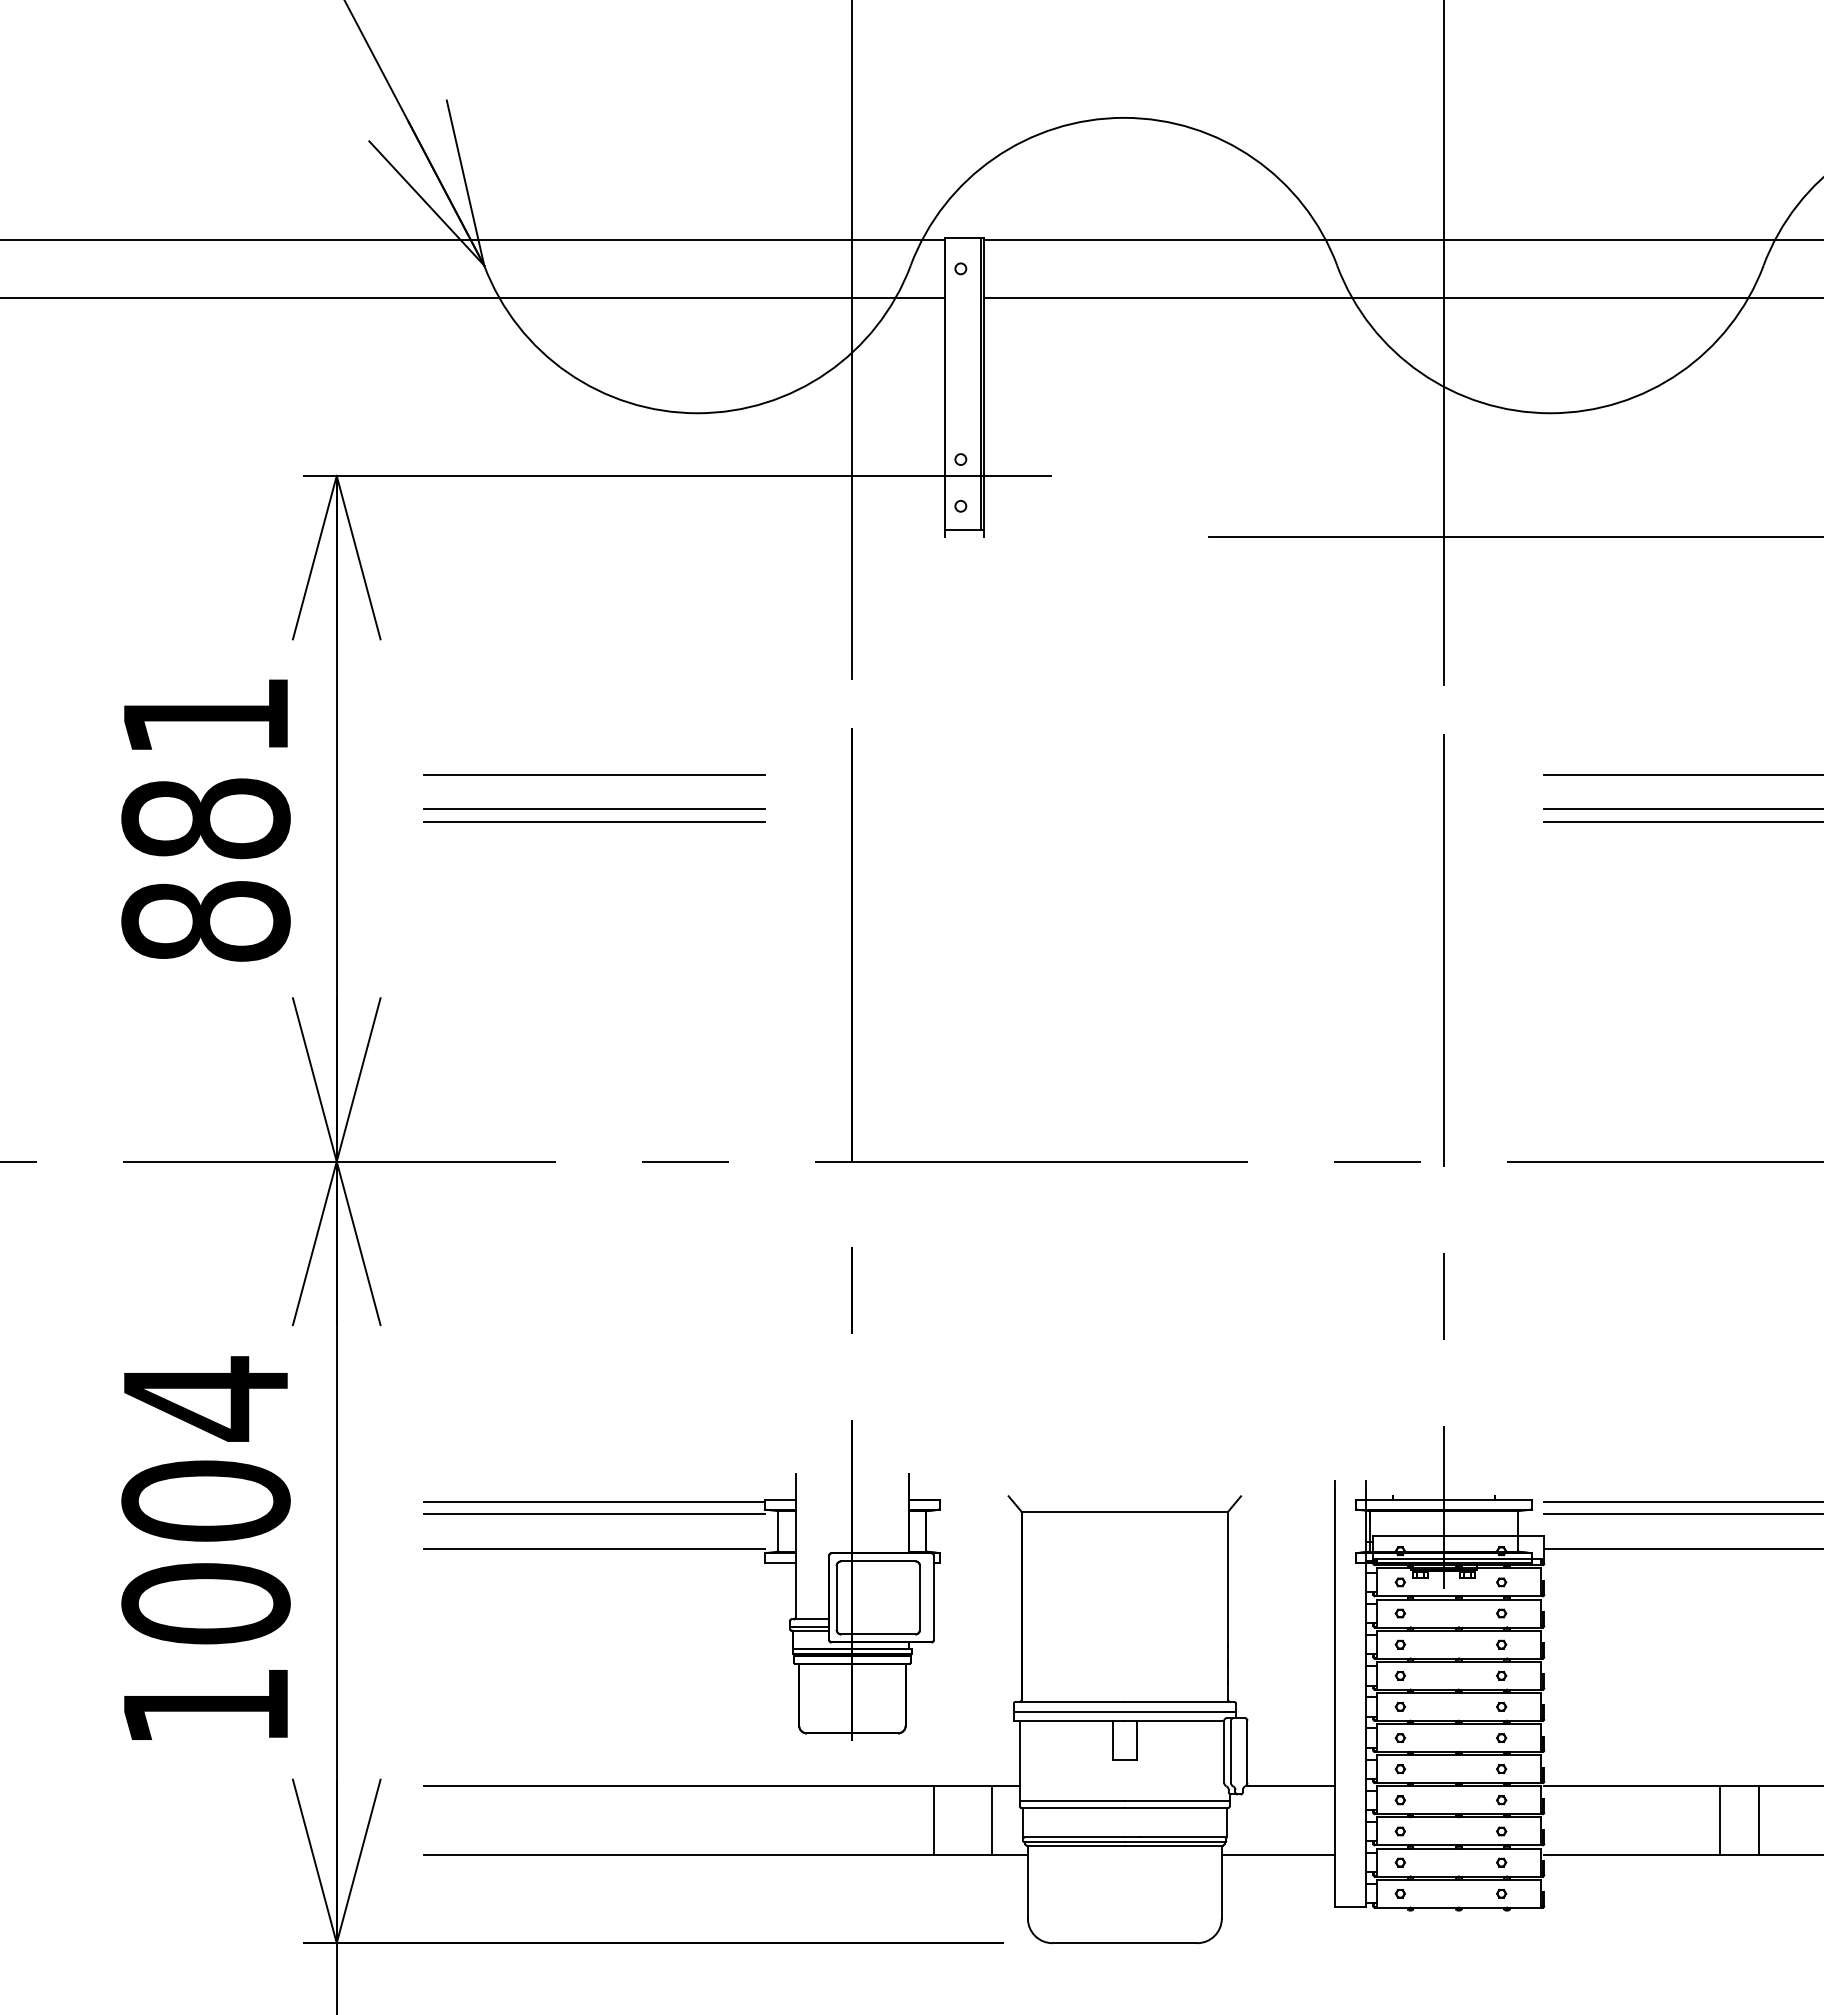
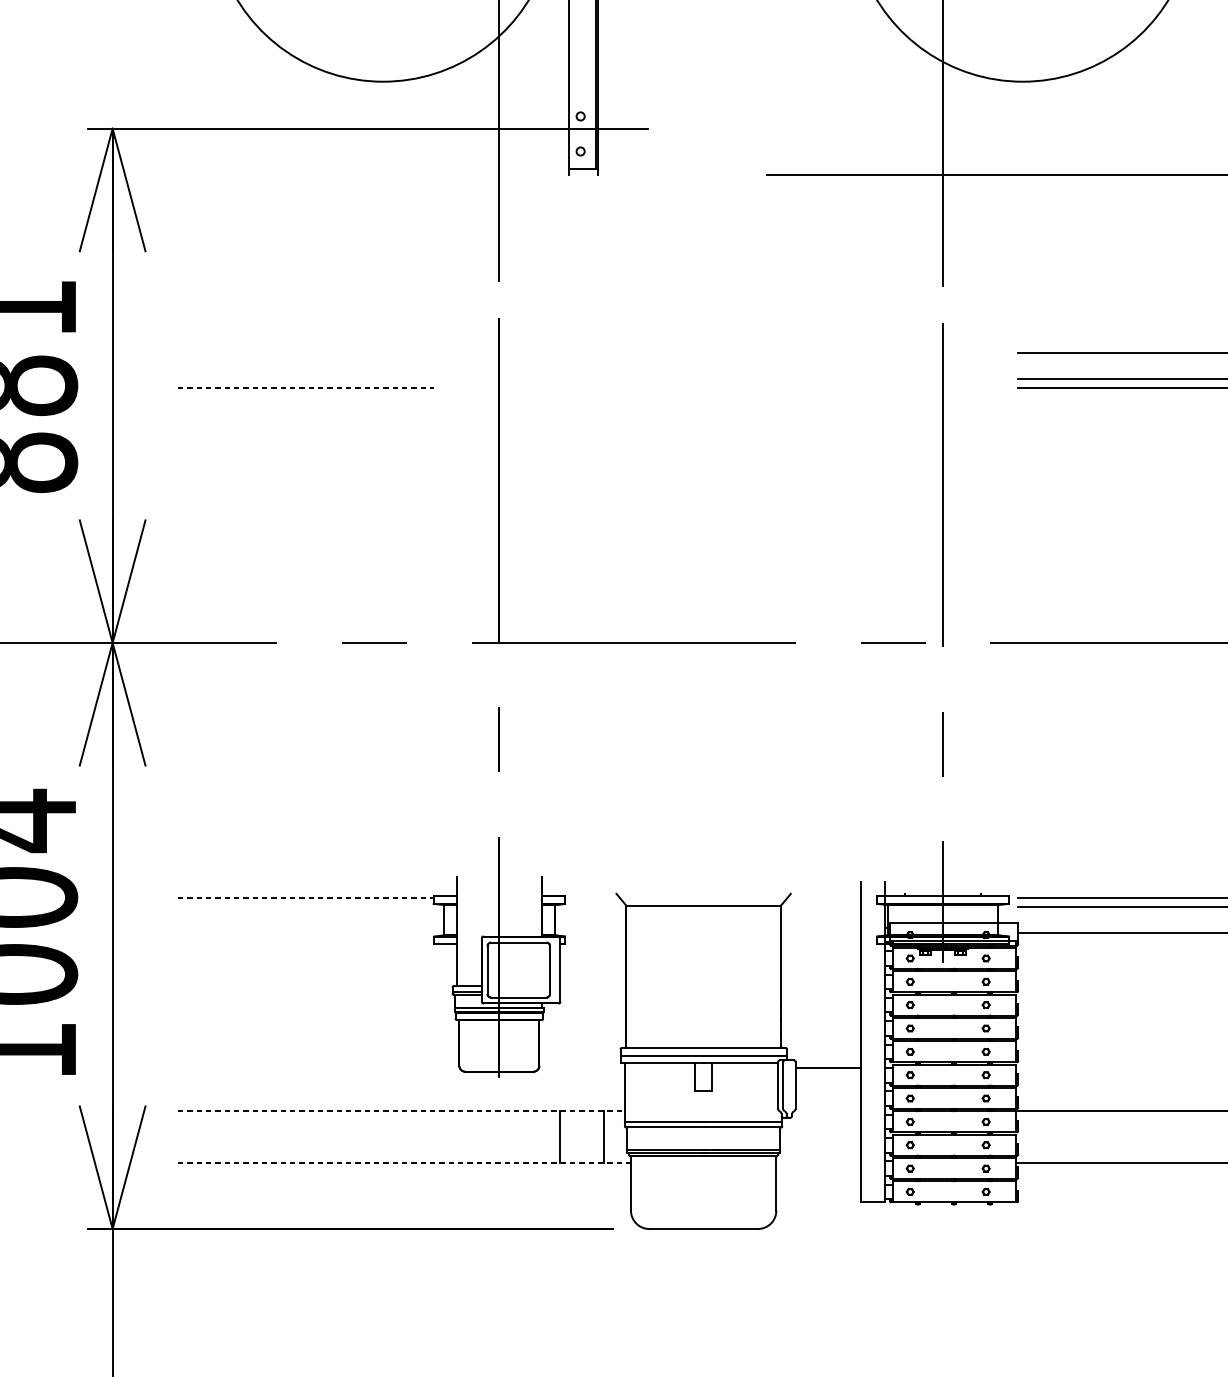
line: (593, 774) -> (305, 352), removed
line: (593, 809) -> (305, 378), removed
line: (594, 821) -> (305, 387), solid -> dashed
line: (594, 1501) -> (305, 897), solid -> dashed
line: (593, 1514) -> (305, 907), removed
line: (593, 1548) -> (305, 933), removed
line: (721, 1785) -> (401, 1110), solid -> dashed
line: (1291, 1785) -> (828, 1068), moved
line: (1719, 1820) -> (1149, 1137), removed
line: (1758, 1820) -> (1178, 1137), removed
line: (725, 1855) -> (404, 1163), solid -> dashed
line: (1278, 1855) -> (818, 1163), removed

